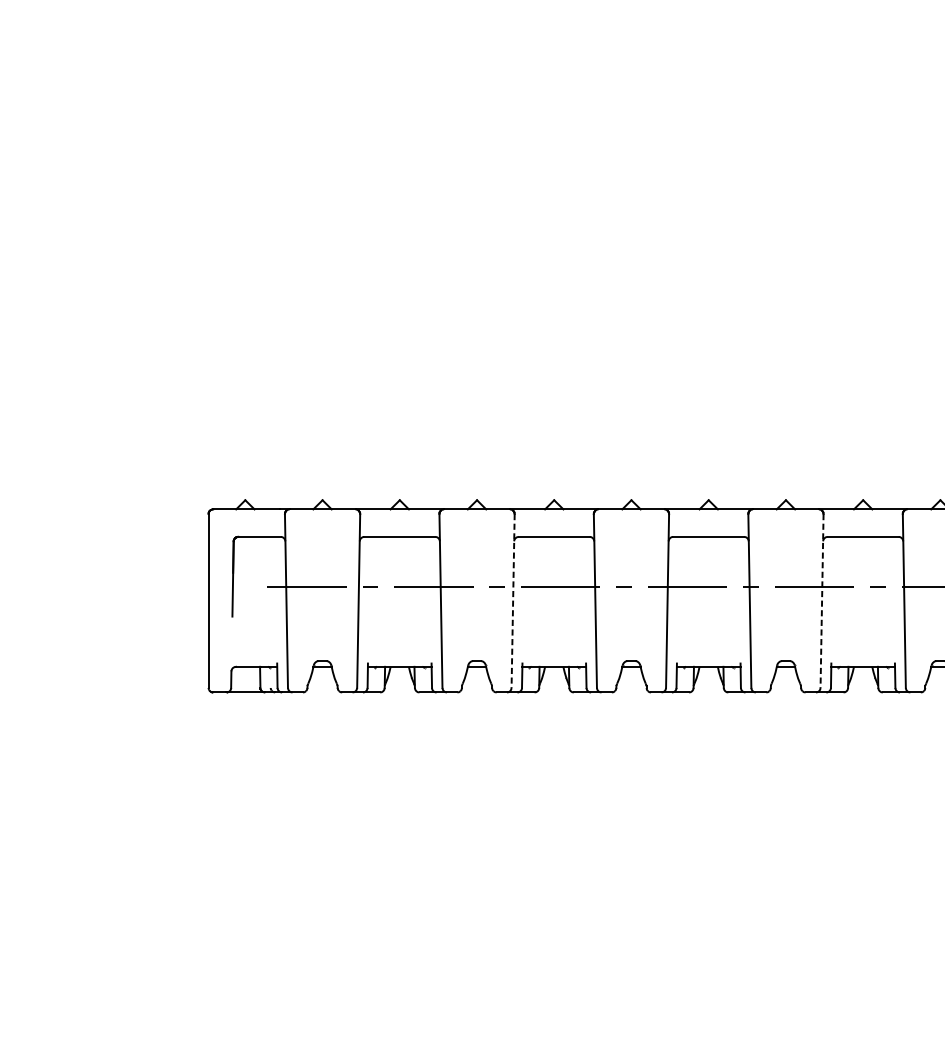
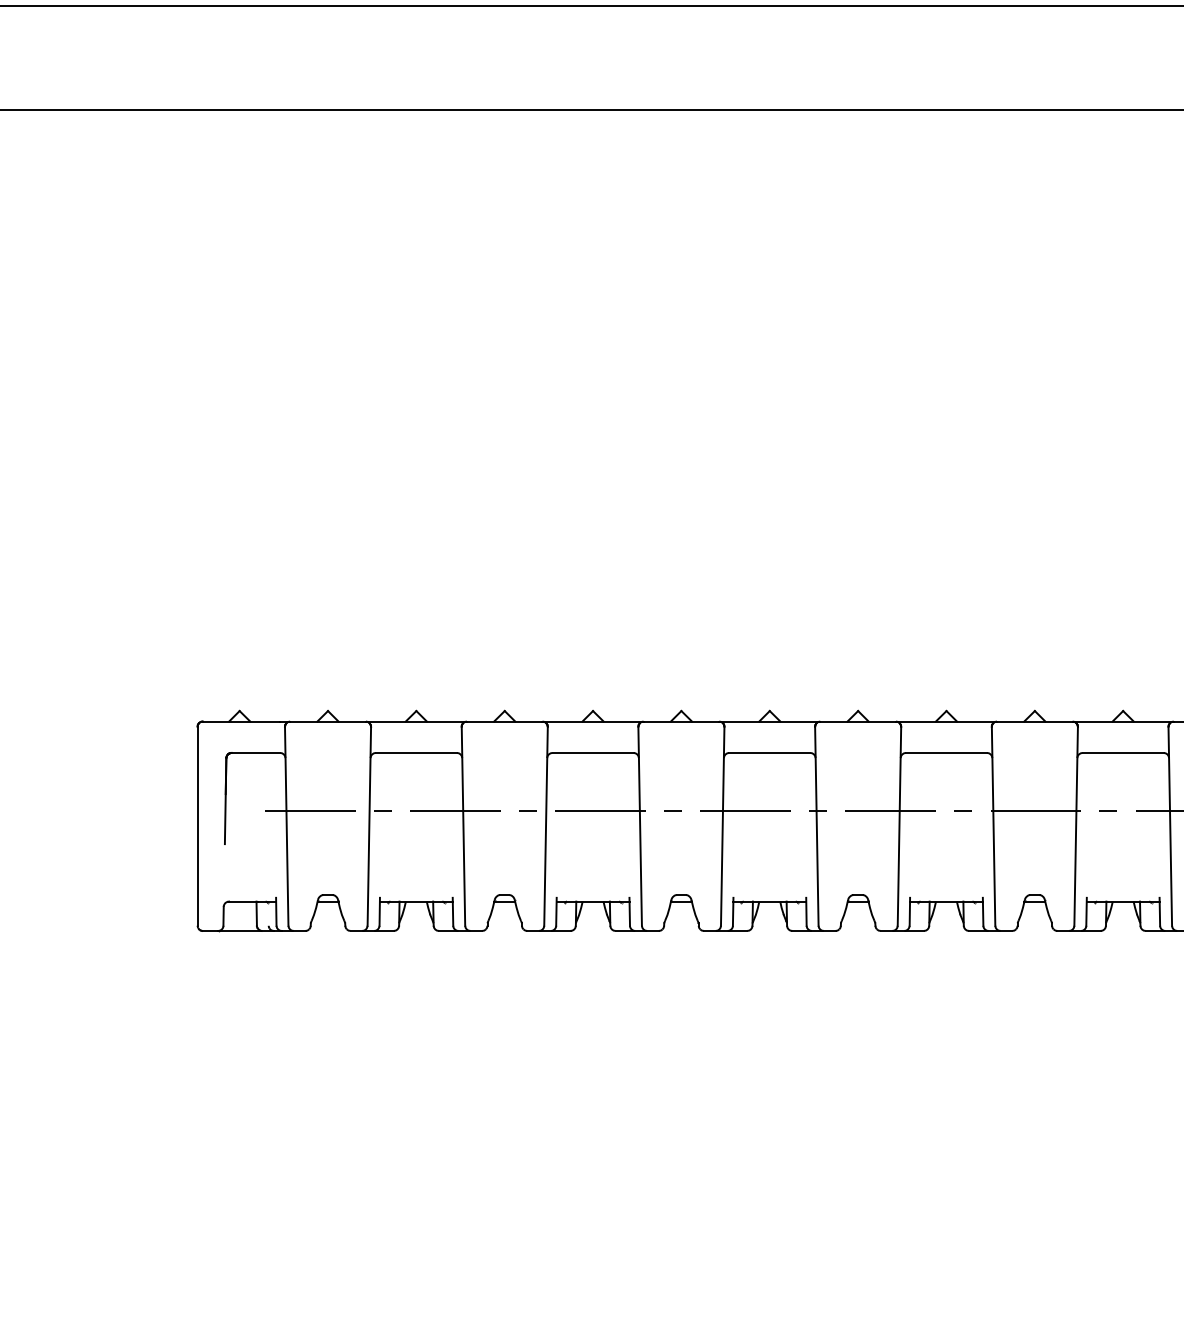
line: (513, 601) -> (546, 826), dashed -> solid
line: (822, 601) -> (899, 826), dashed -> solid

